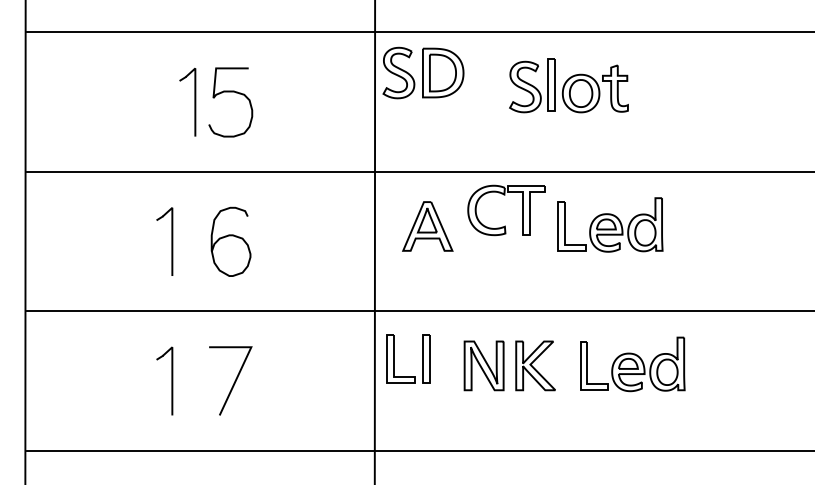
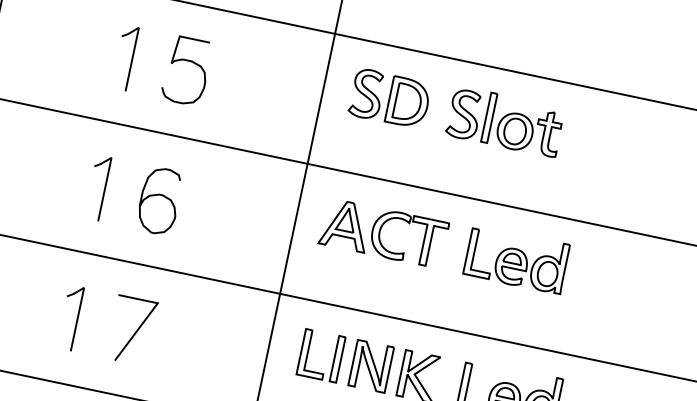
part: (423, 72) -> (390, 98), moved
part: (194, 101) -> (131, 58), moved
part: (505, 195) -> (410, 224), moved
part: (394, 358) -> (308, 352), moved

